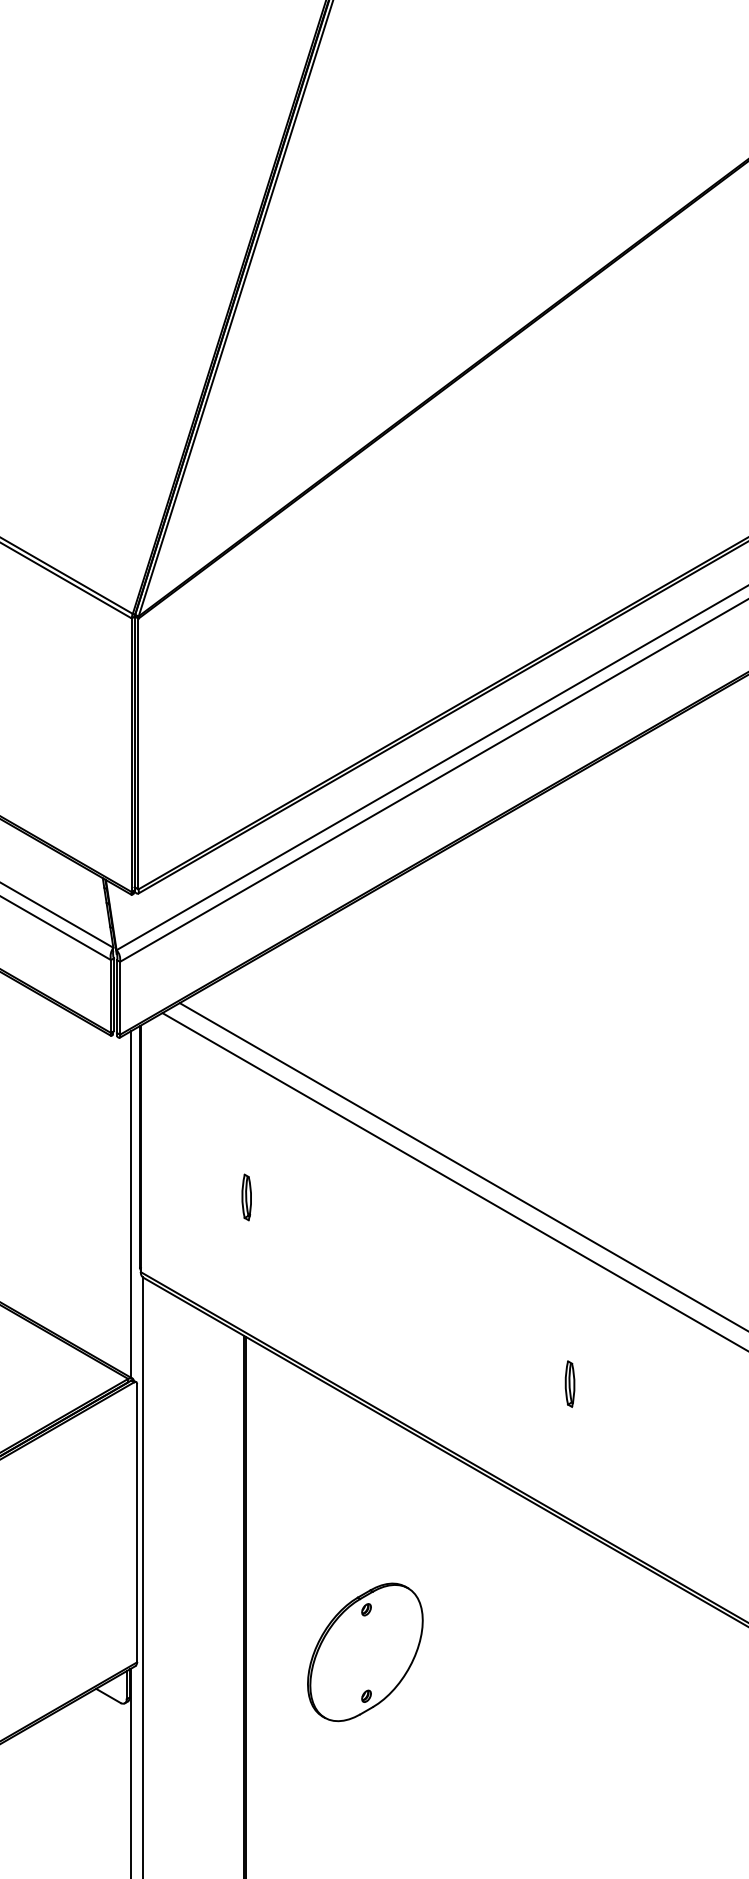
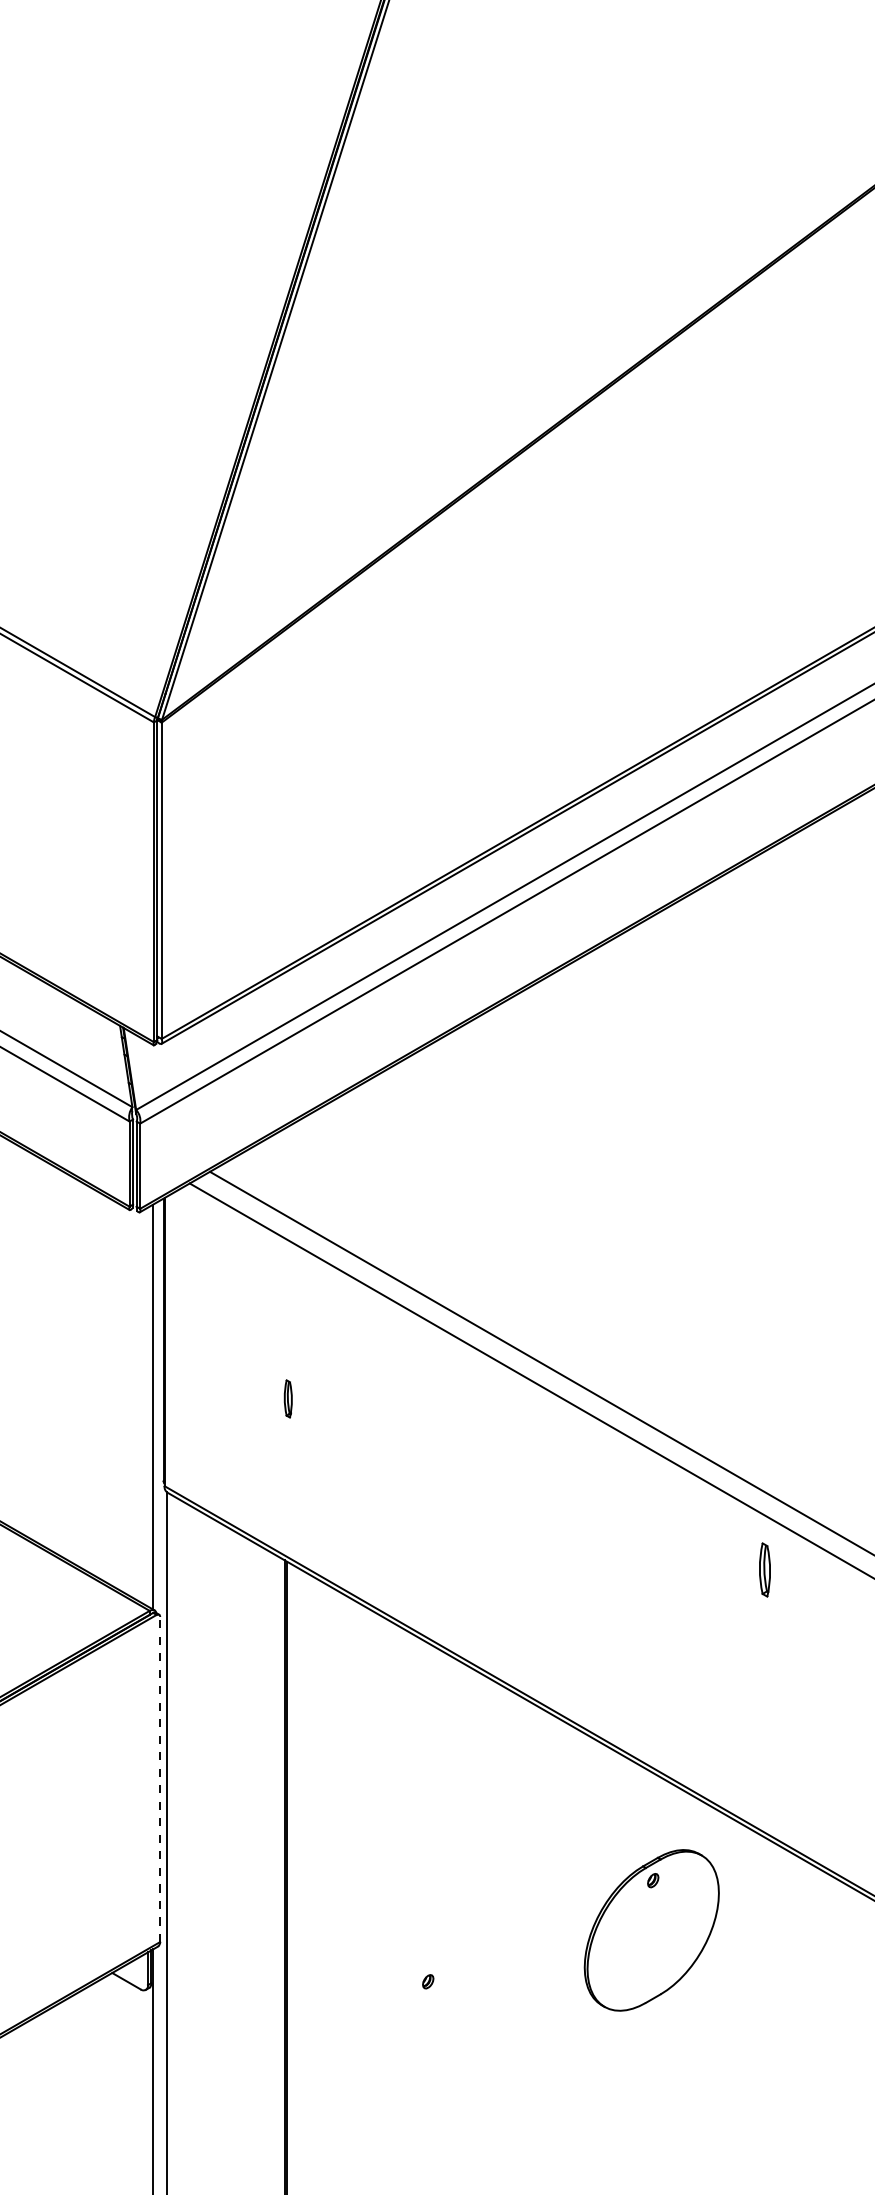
part: (246, 1197) -> (288, 1398), size x0.7
part: (569, 1383) -> (764, 1569), moved
line: (137, 1523) -> (160, 1779), solid -> dashed
part: (365, 1652) -> (651, 1930), moved

